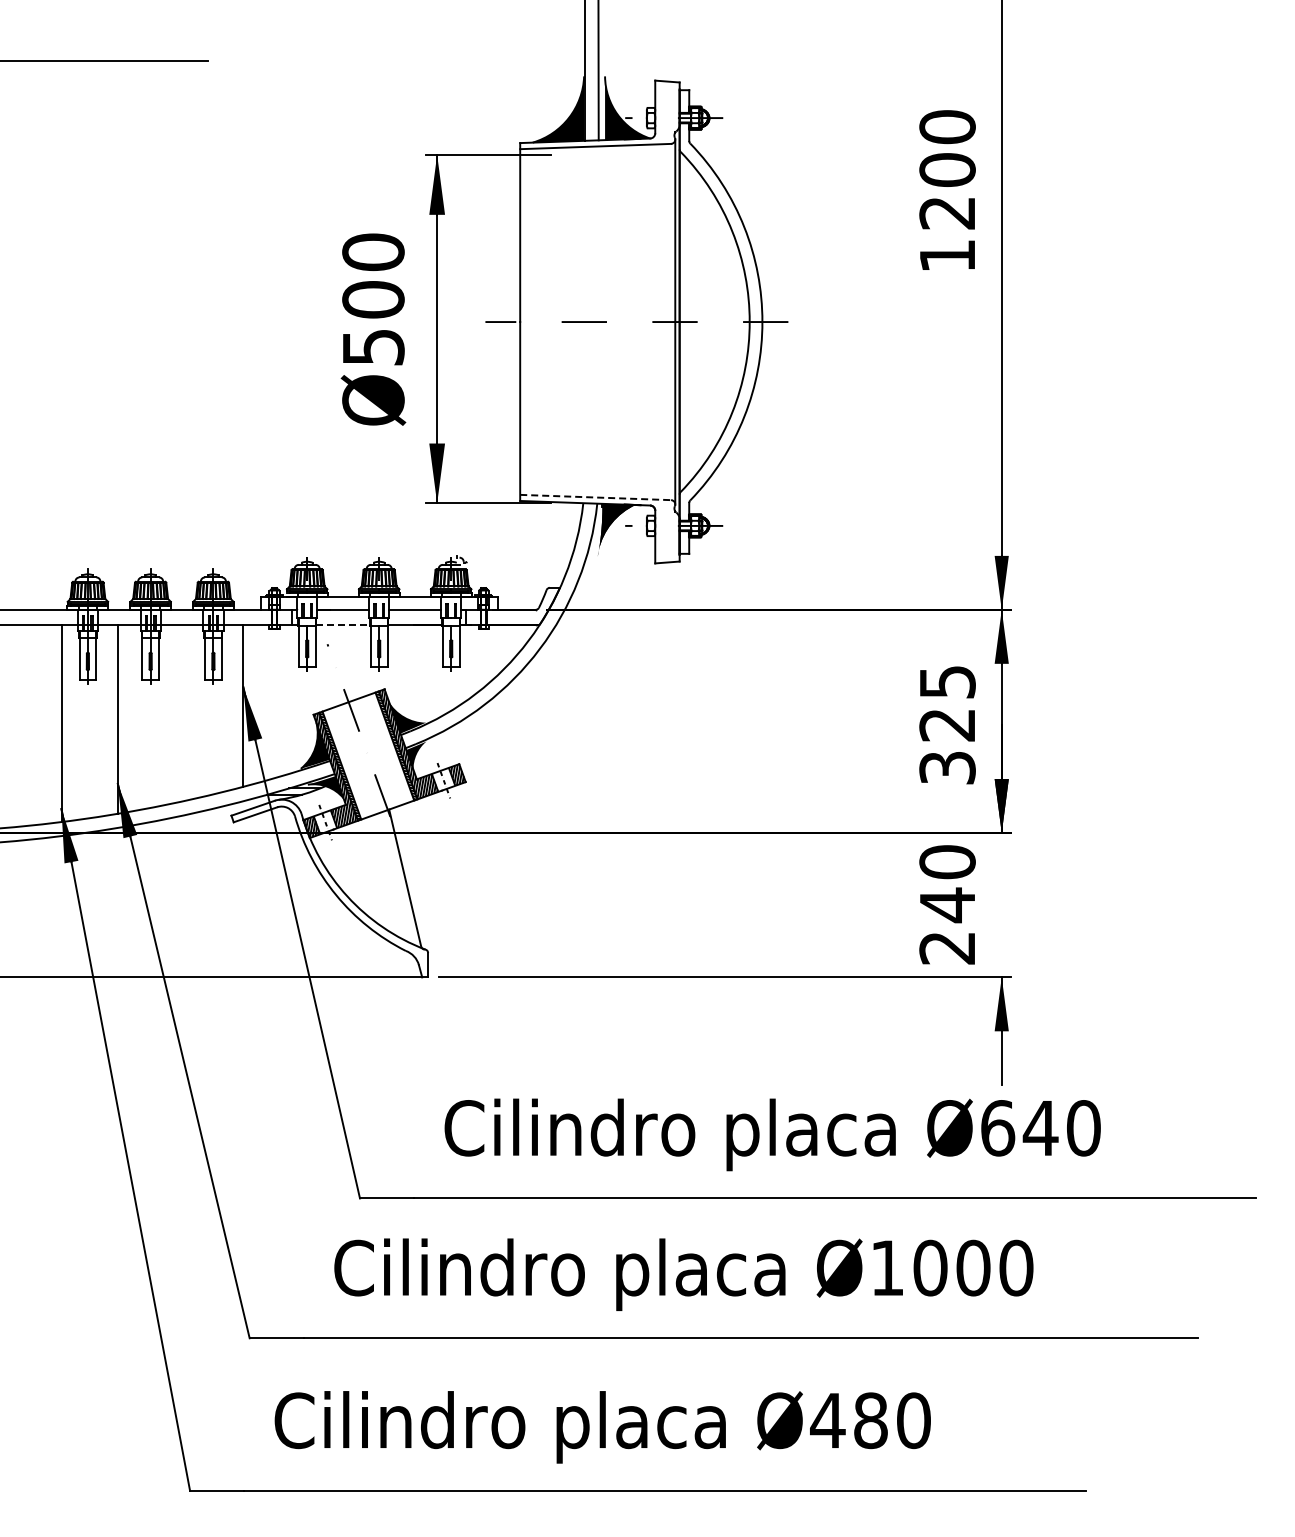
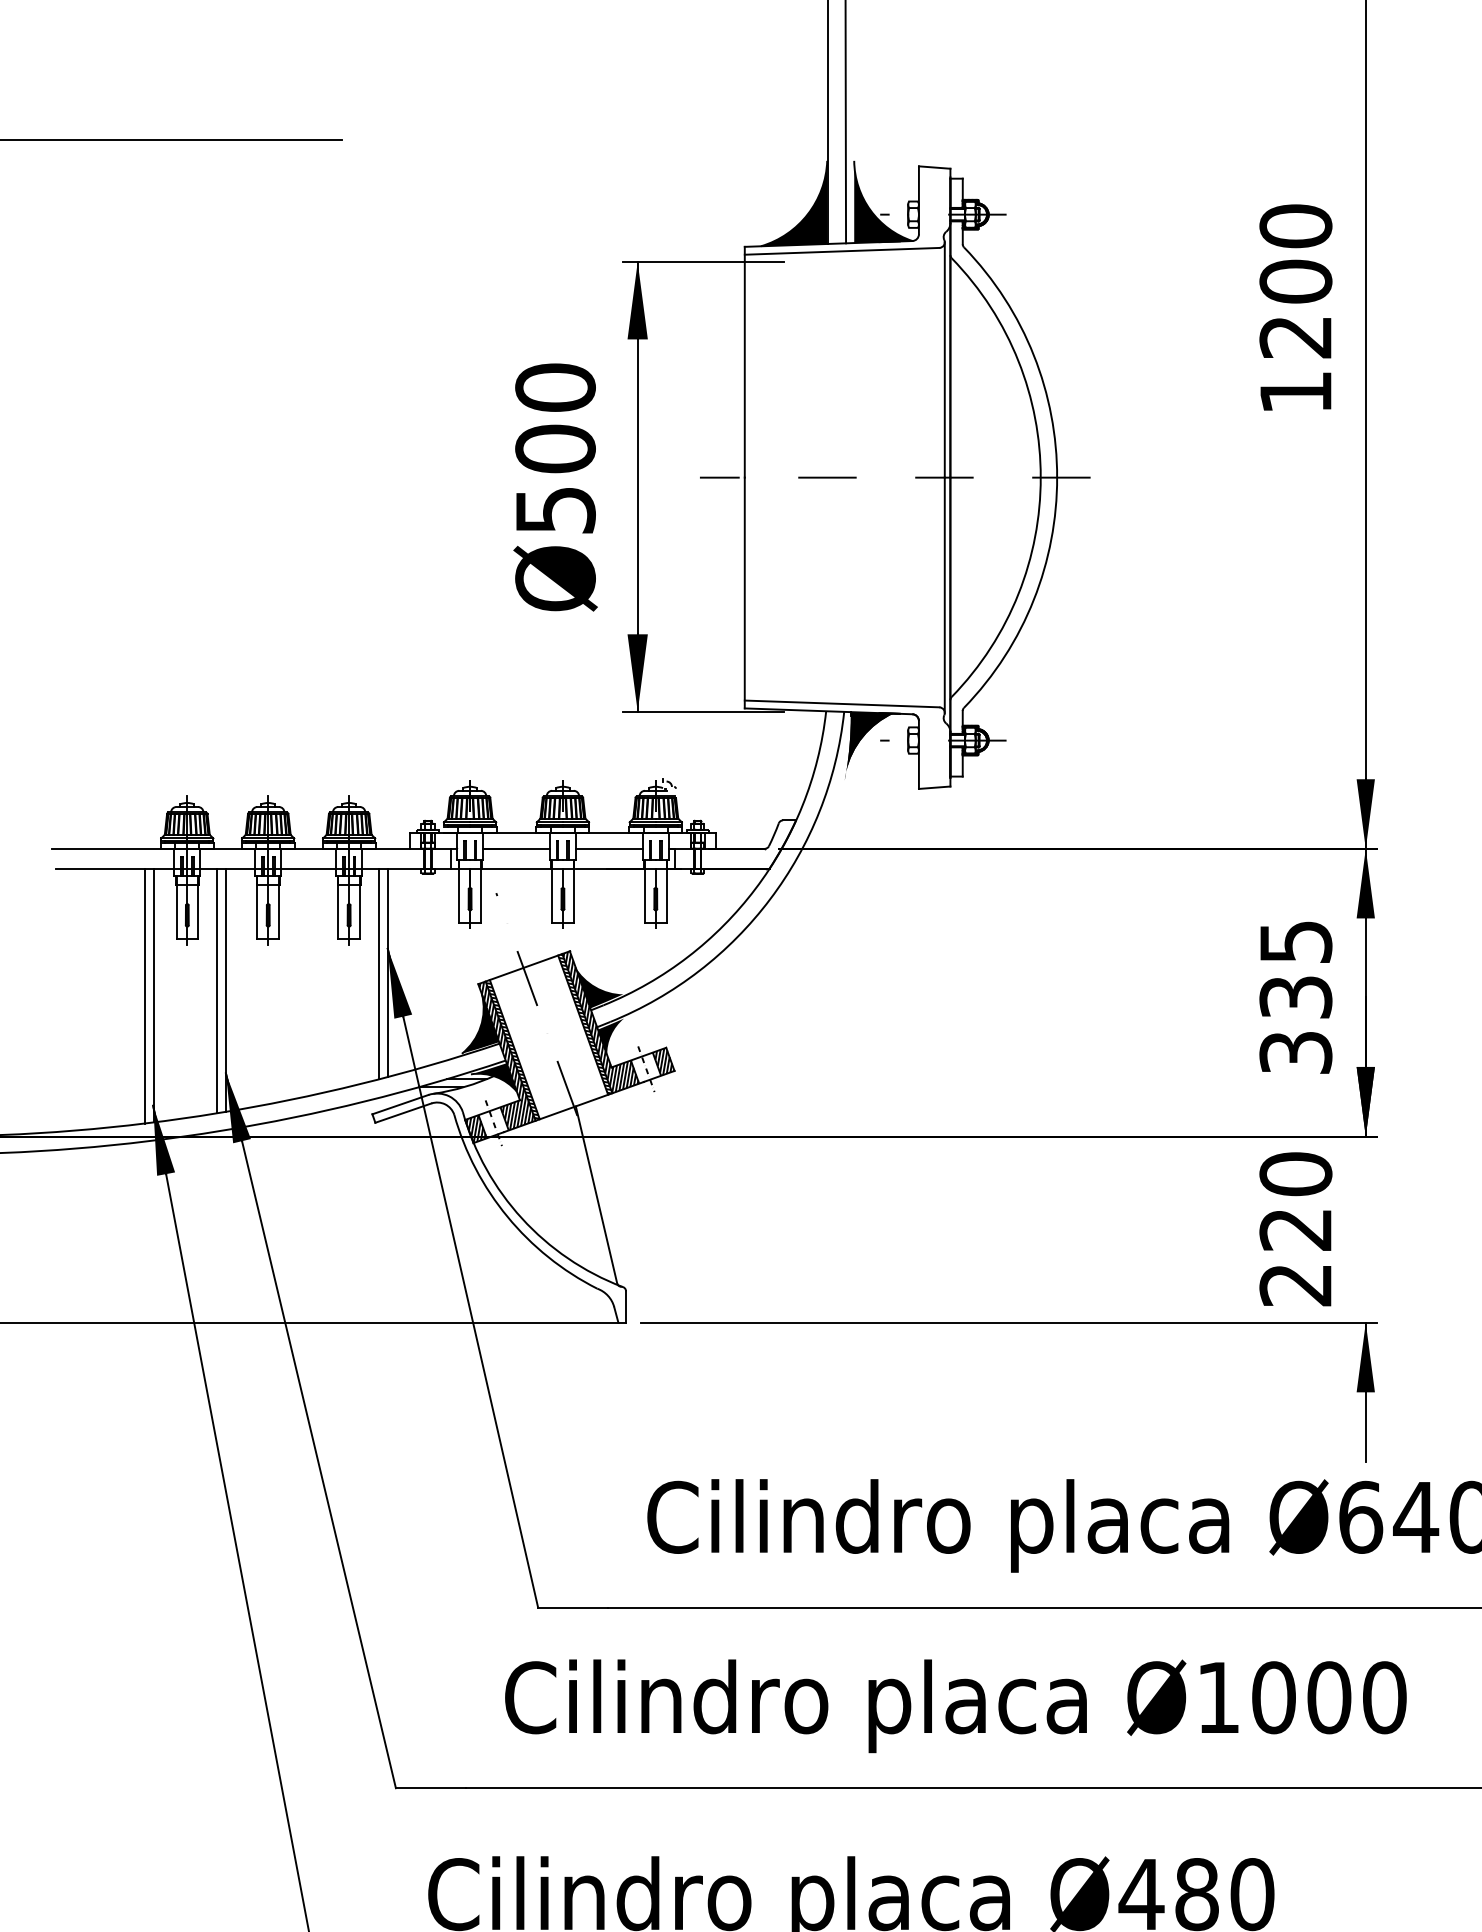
line: (596, 497) -> (843, 703), dashed -> solid
line: (343, 625) -> (516, 868), dashed -> solid
line: (236, 706) -> (378, 973), added
line: (110, 719) -> (216, 990), added
line: (55, 723) -> (145, 995), added
text: (947, 725) -> (1295, 997), 325 -> 335
text: (946, 905) -> (1294, 1230), 240 -> 220

